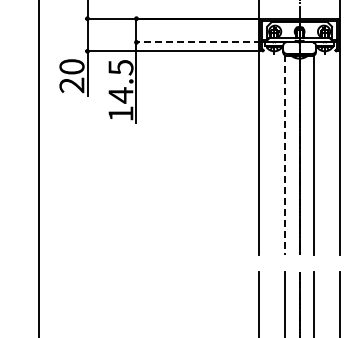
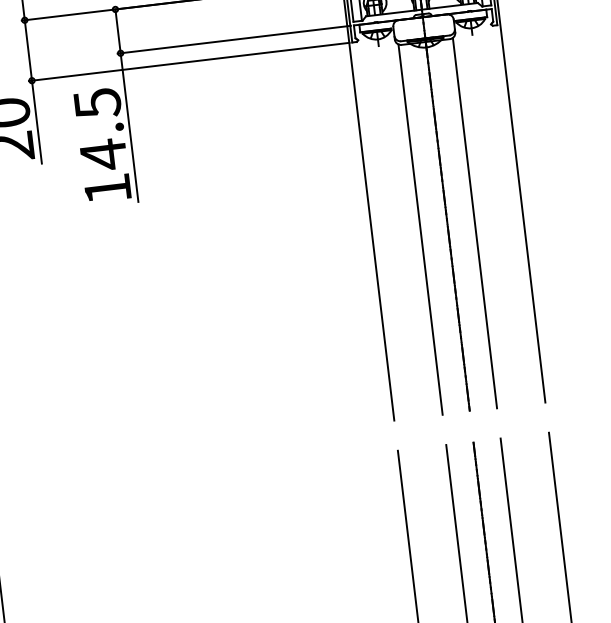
line: (197, 42) -> (233, 40), dashed -> solid
line: (284, 155) -> (419, 230), dashed -> solid

